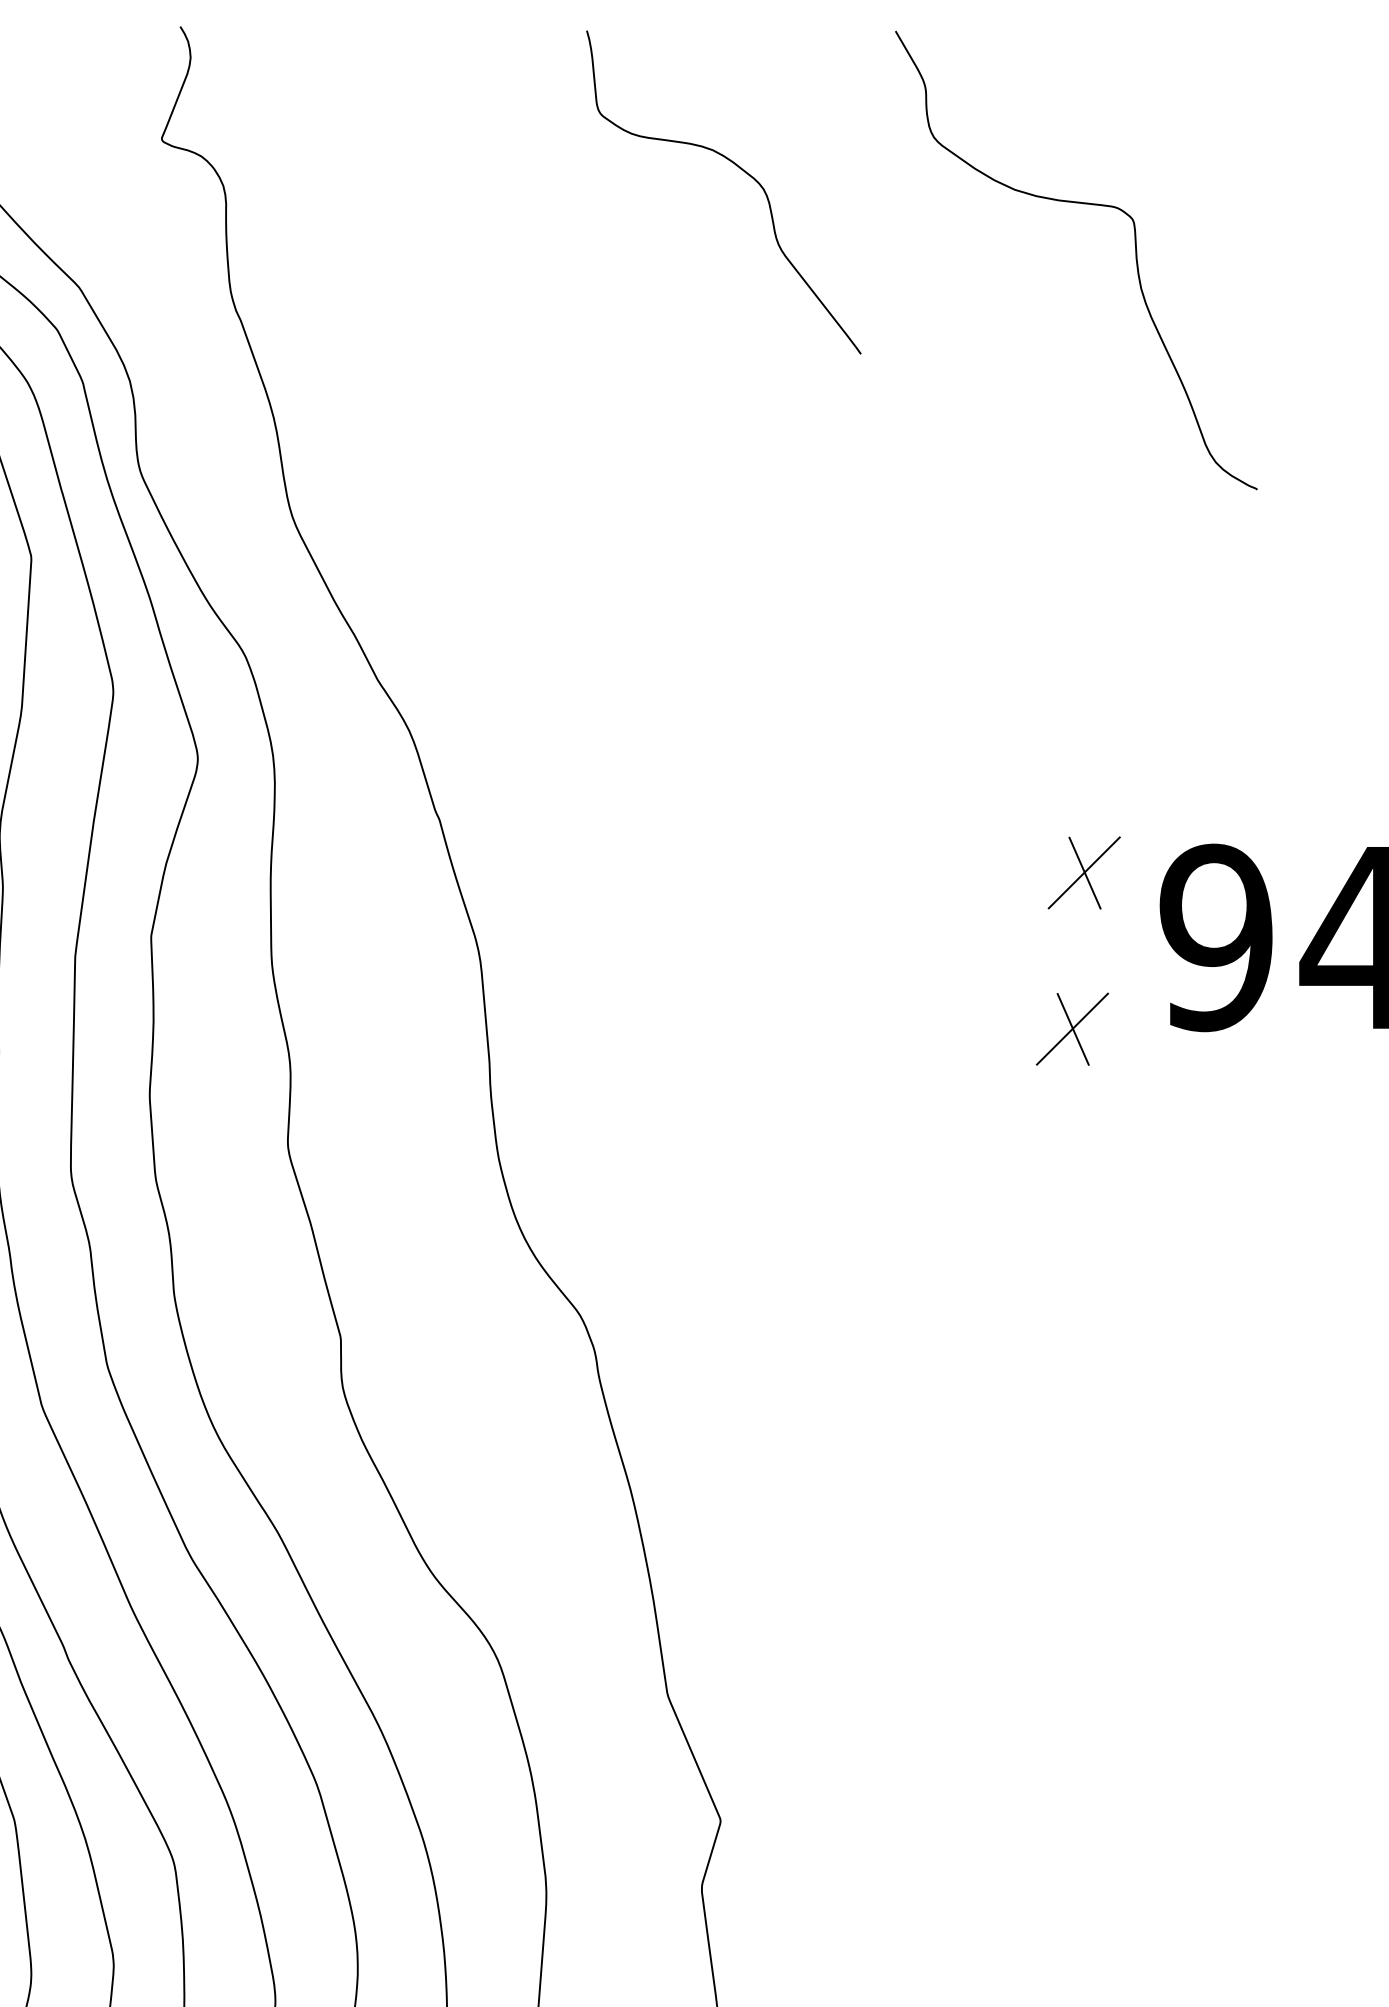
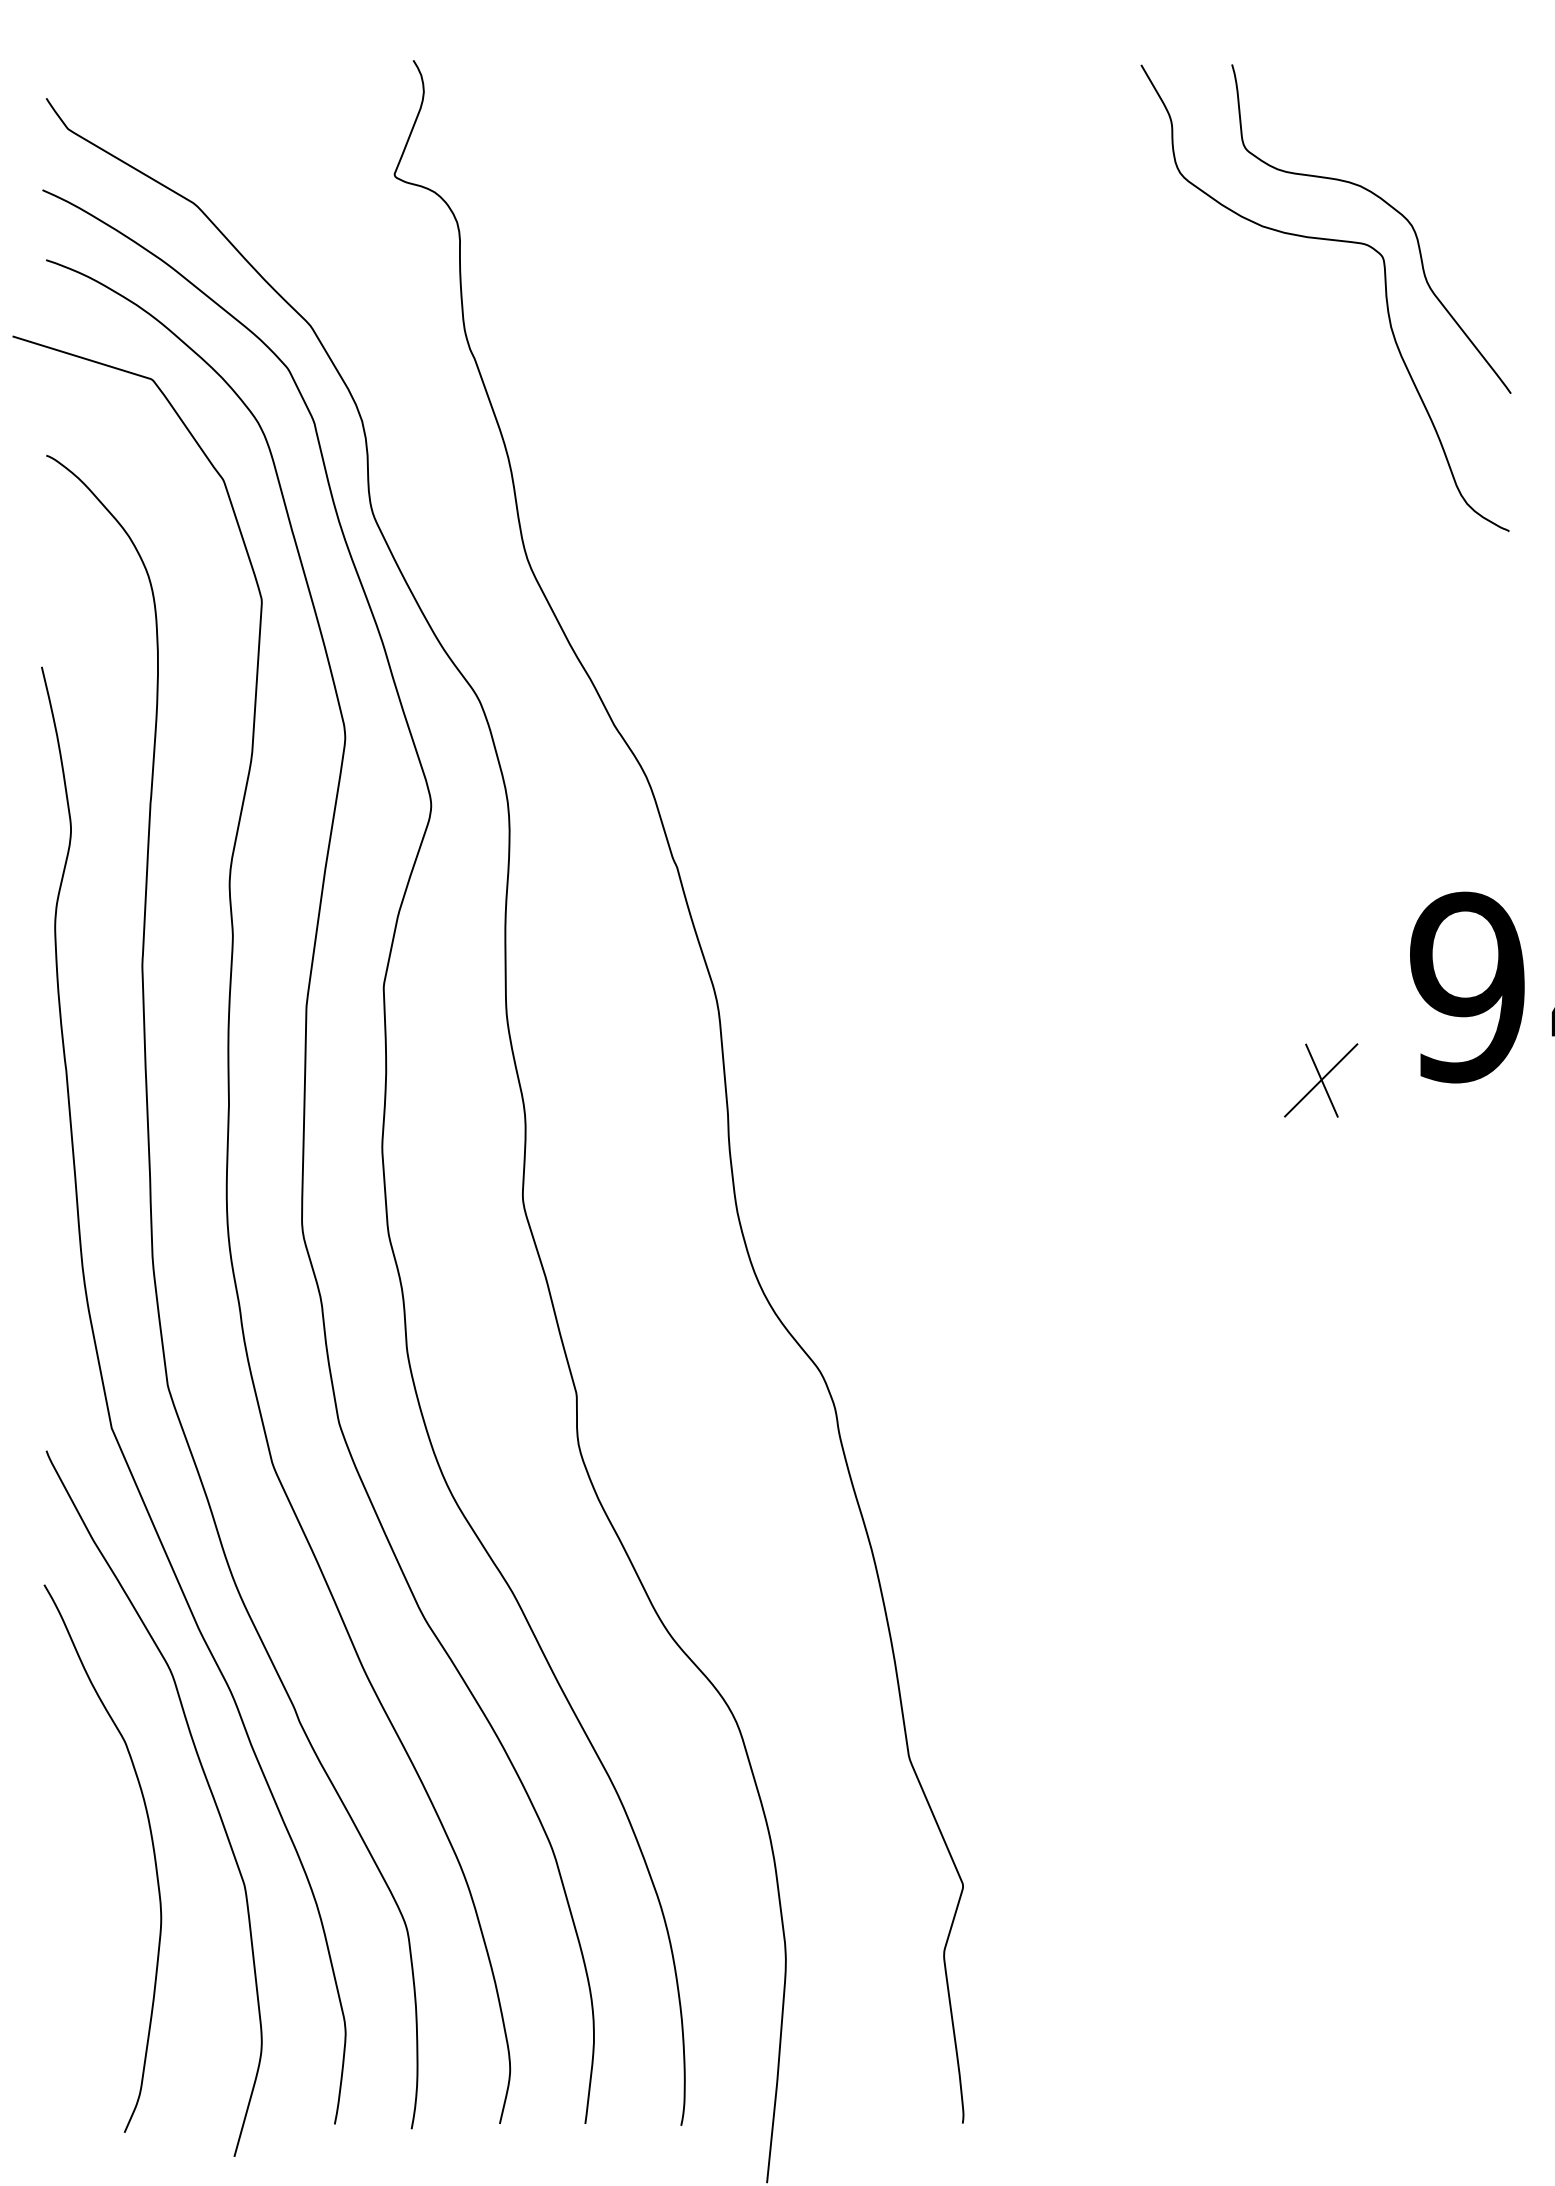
curve: (742, 171) -> (1390, 207), moved
part: (1084, 872) -> (1333, 921), removed

